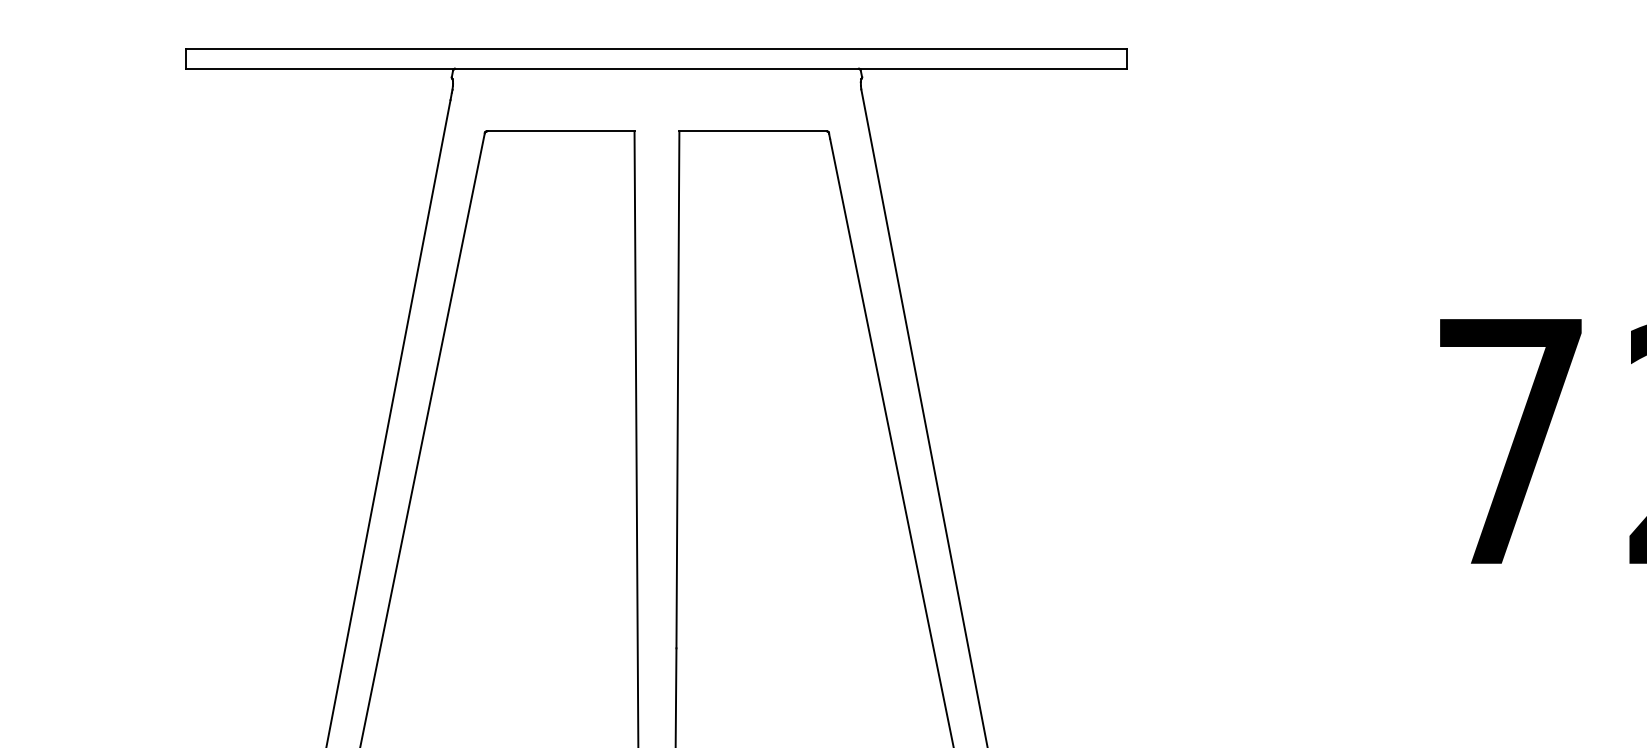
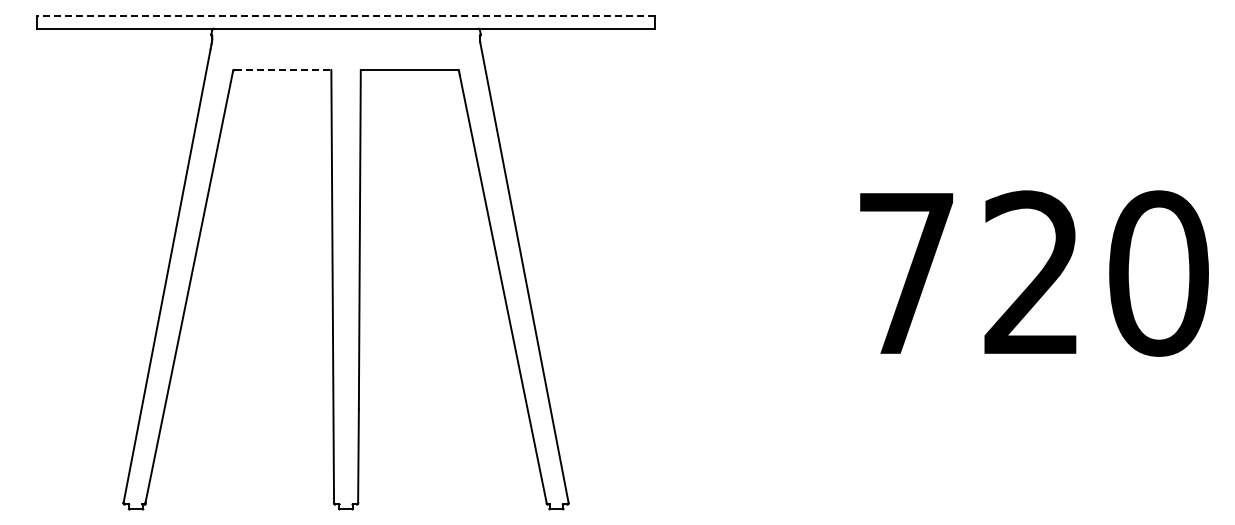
line: (656, 48) -> (345, 15), solid -> dashed
line: (561, 132) -> (283, 70), solid -> dashed

